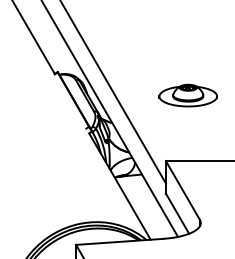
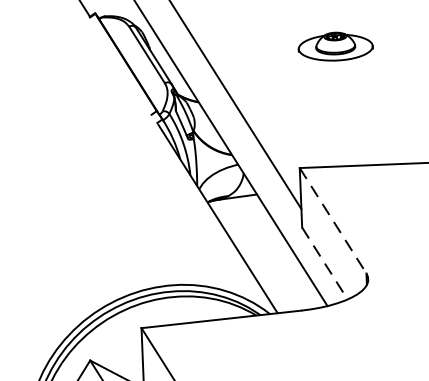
part: (187, 95) -> (334, 46), size x0.7
line: (183, 190) -> (334, 220), solid -> dashed
line: (177, 214) -> (324, 265), solid -> dashed

